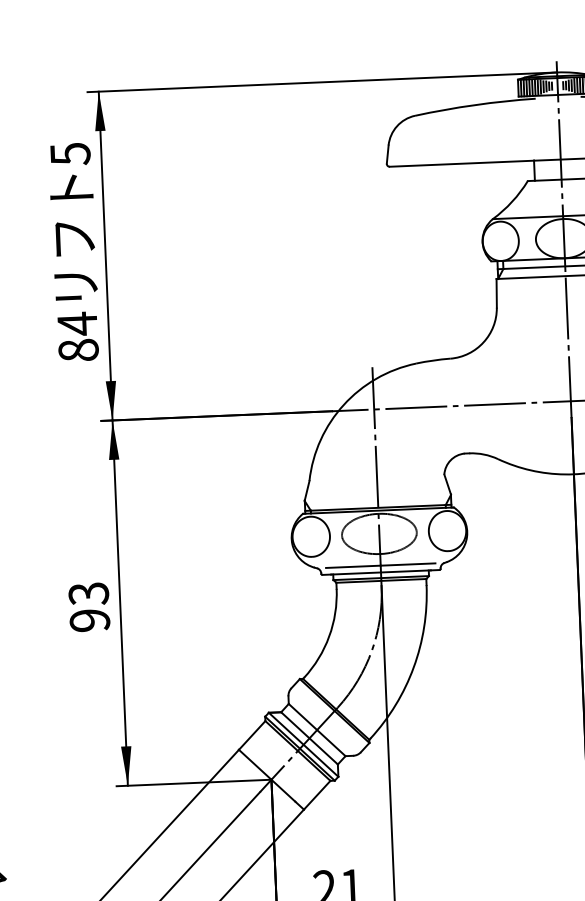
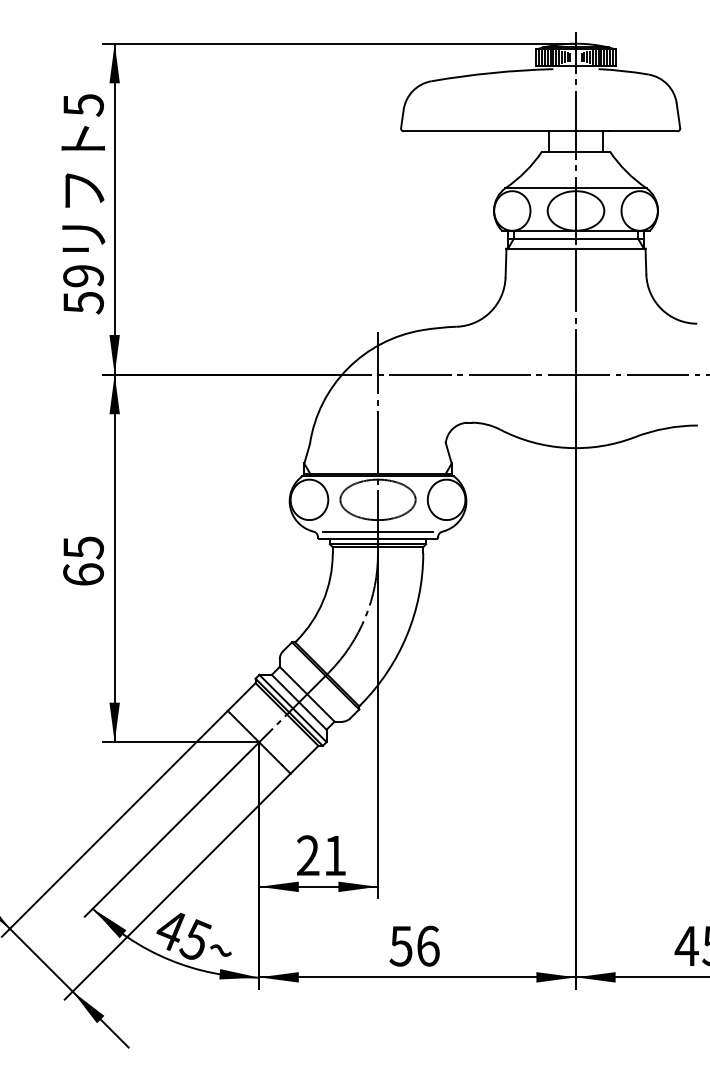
text: (78, 337) -> (83, 289), 84 -> 59
text: (89, 606) -> (83, 560), 93 -> 65

